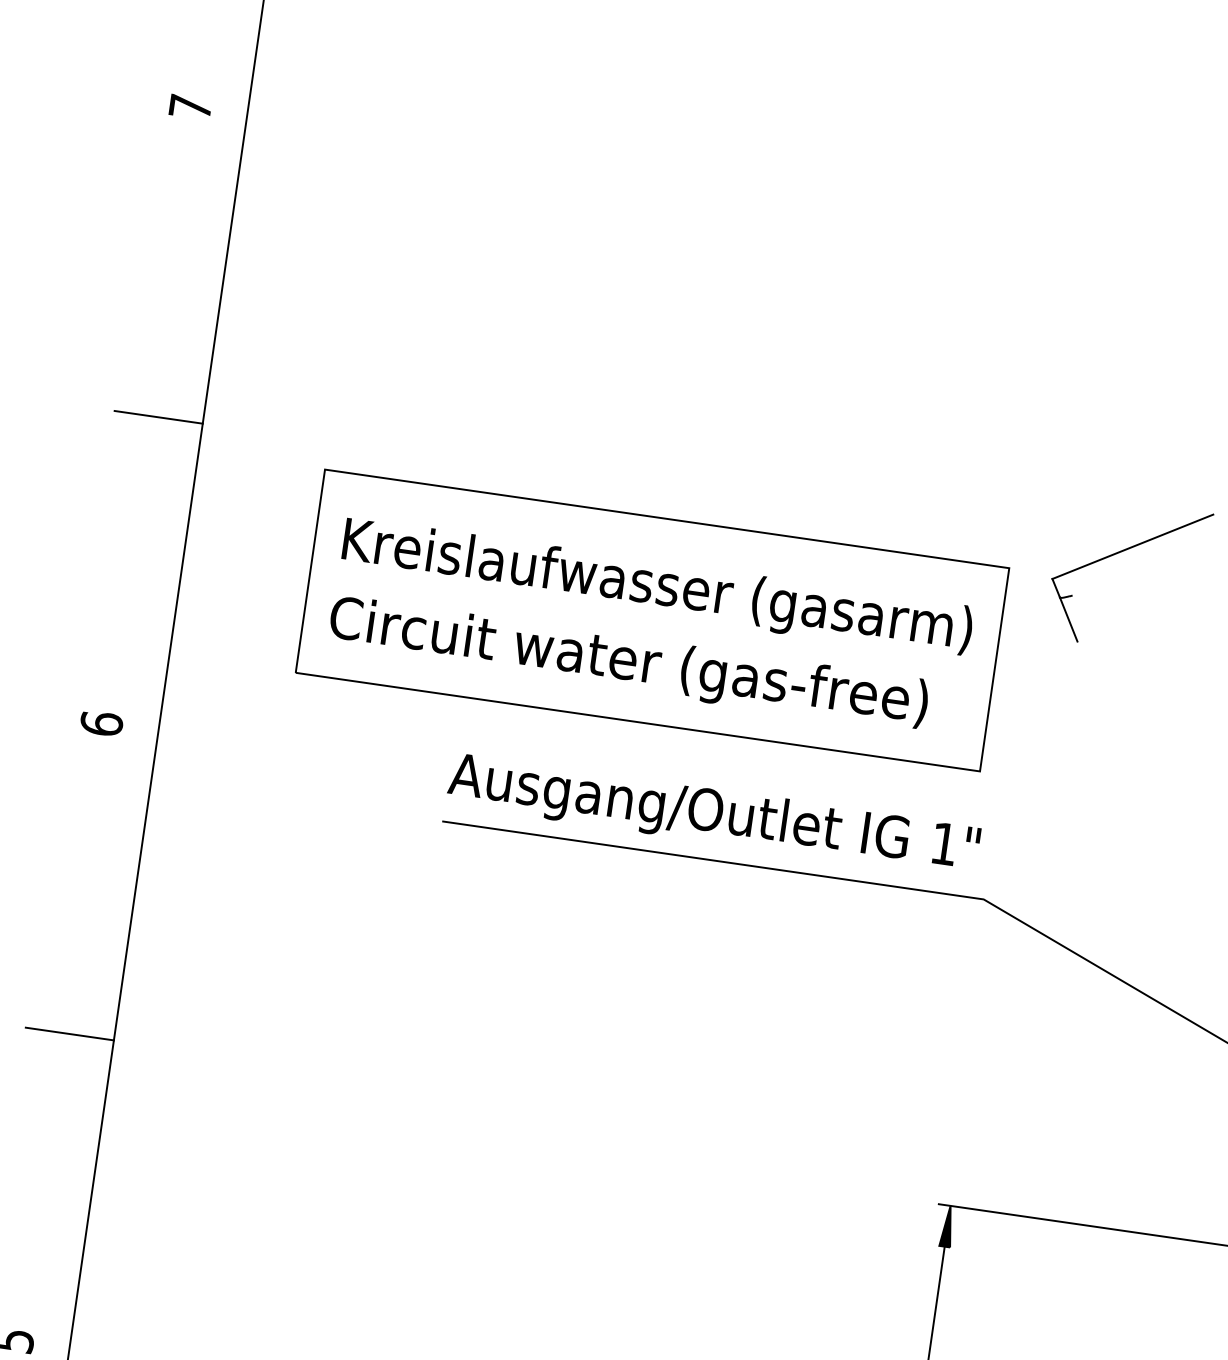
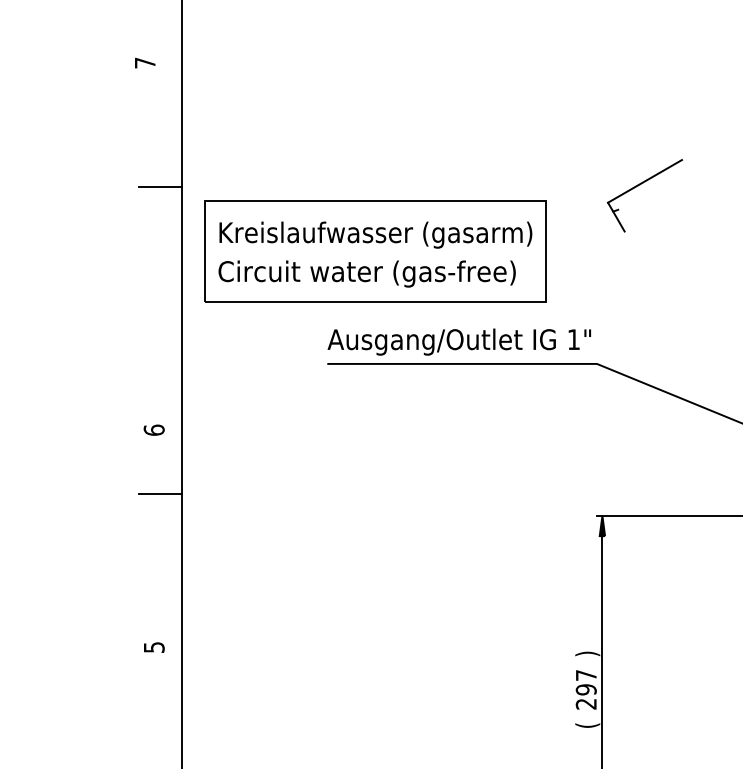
text: (191, 106) -> (145, 62), moved
part: (651, 621) -> (375, 251), moved
text: (100, 722) -> (153, 429), moved

